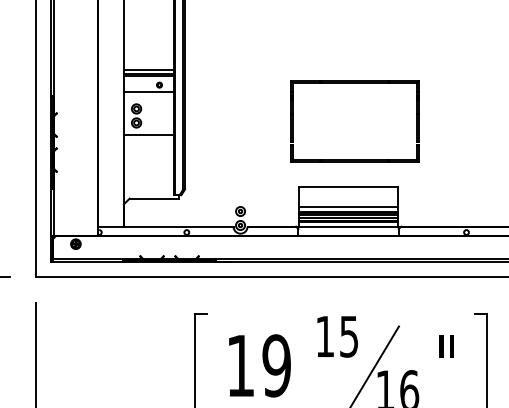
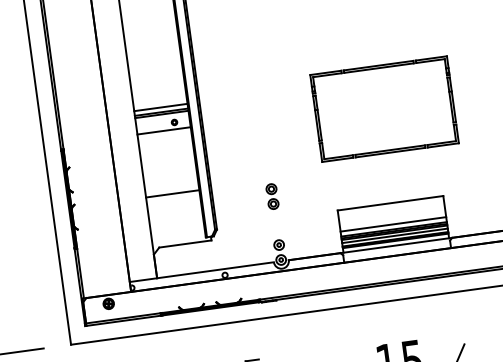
part: (354, 83) -> (378, 68), moved
part: (136, 115) -> (272, 196), moved
line: (148, 134) -> (172, 193), moved

